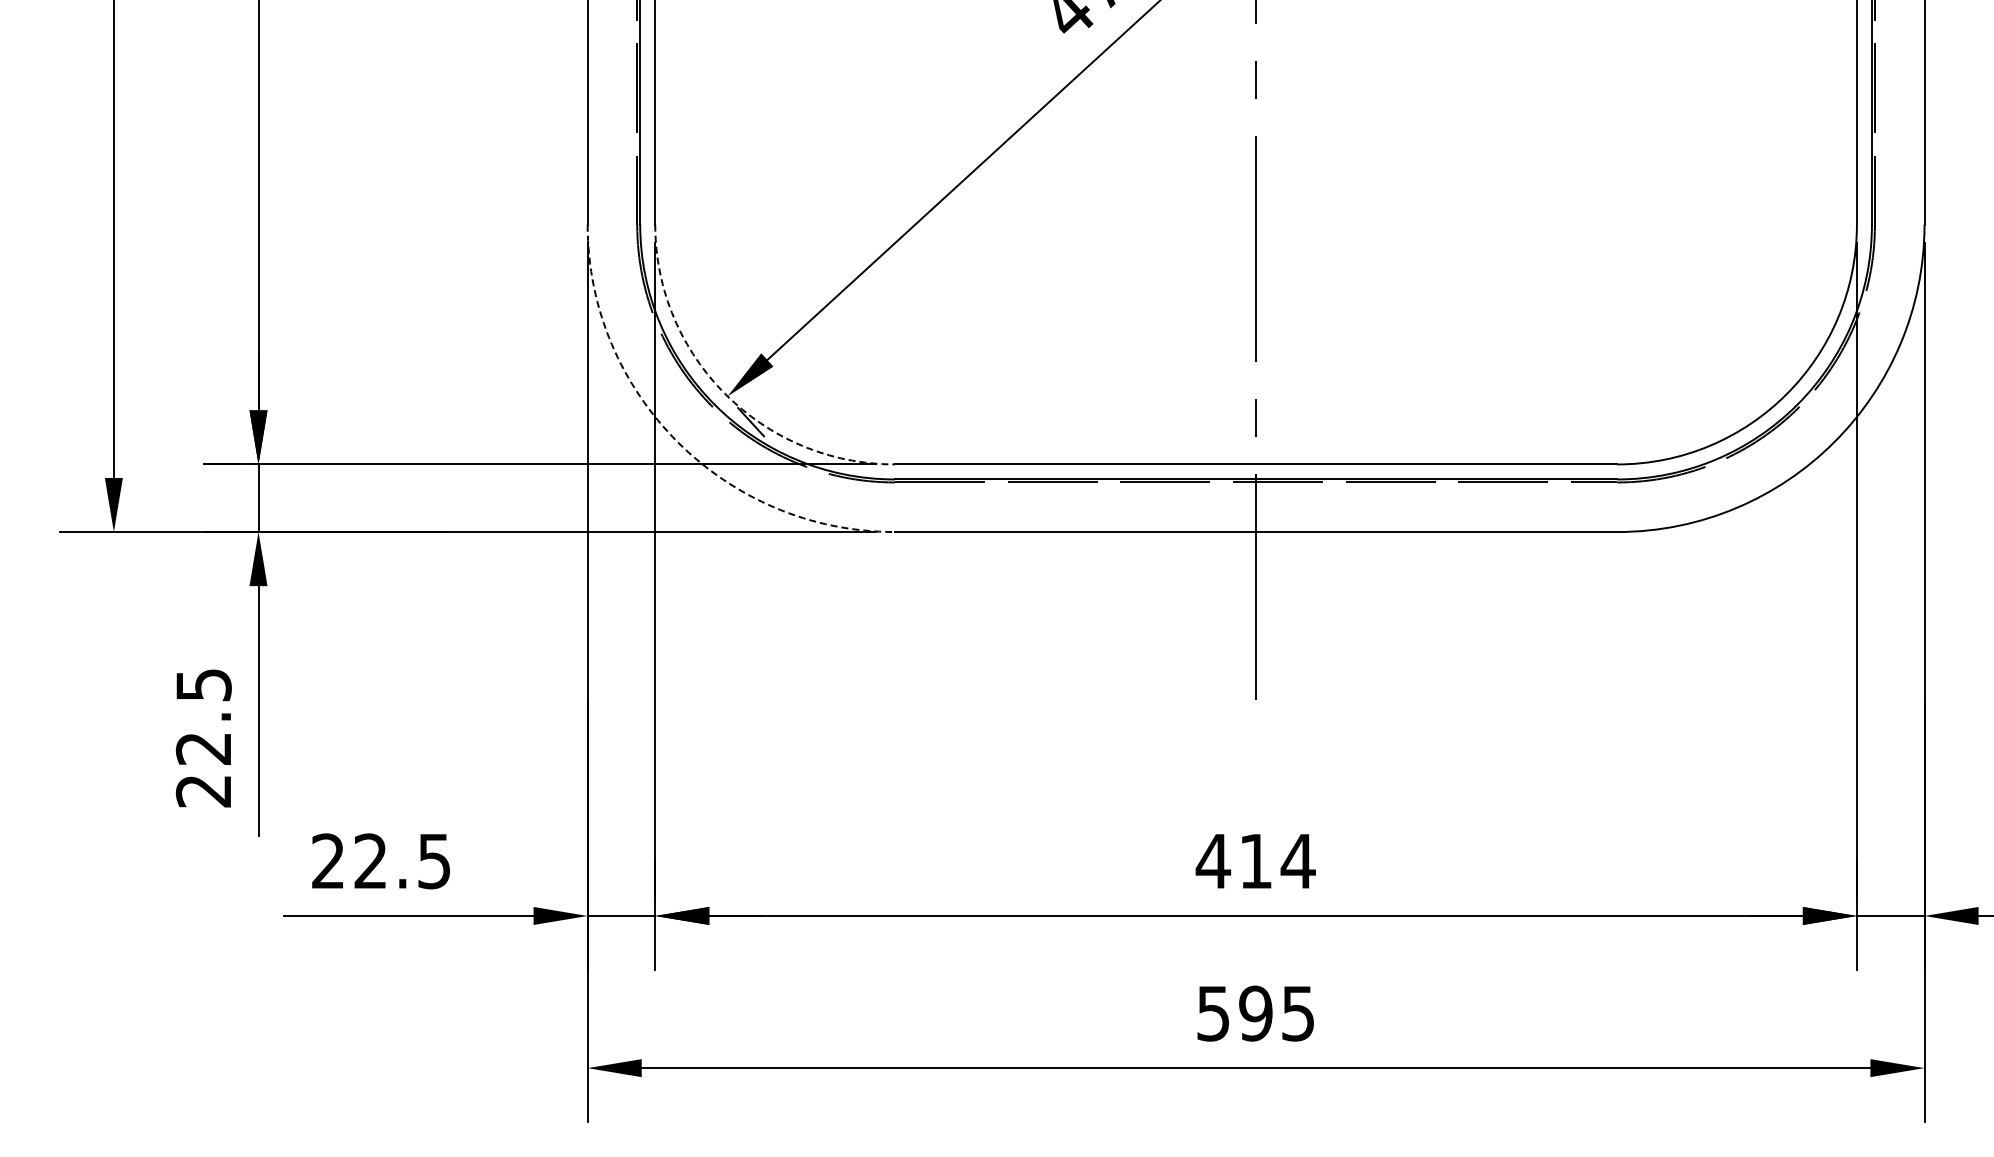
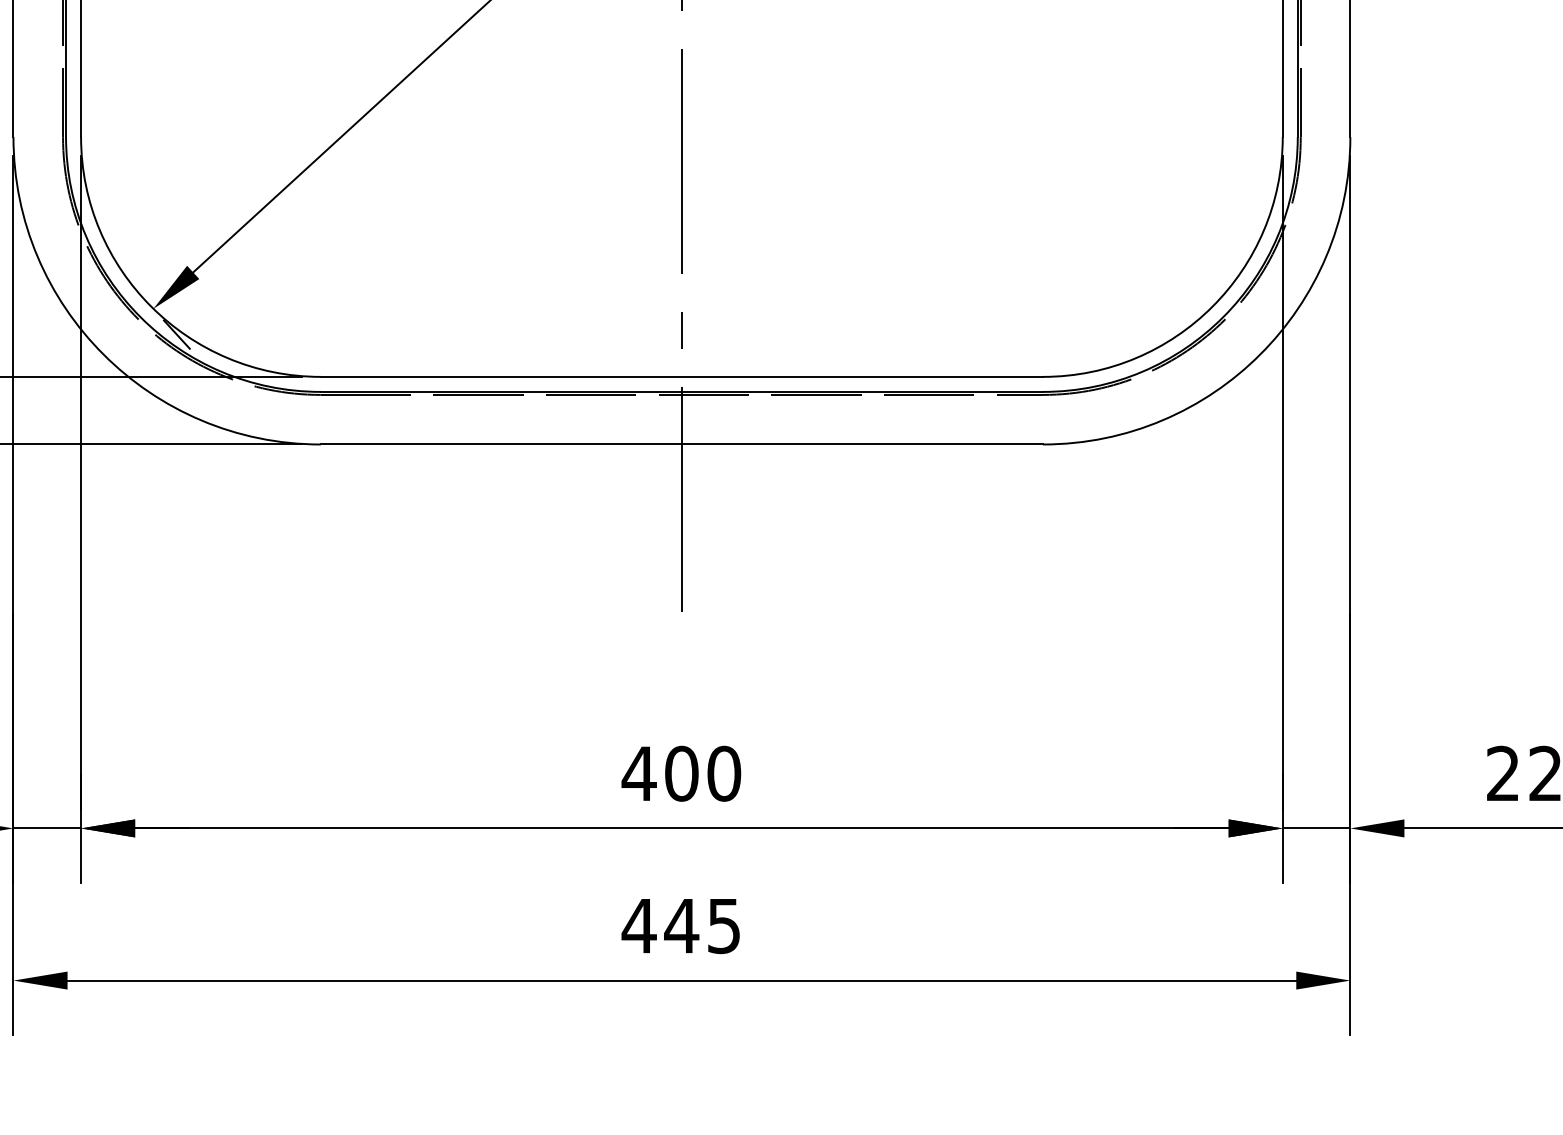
arc: (725, 394) -> (151, 306), dashed -> solid
arc: (677, 442) -> (103, 354), dashed -> solid
text: (1277, 861) -> (703, 773), 414 -> 400
text: (1234, 1013) -> (660, 925), 595 -> 445

